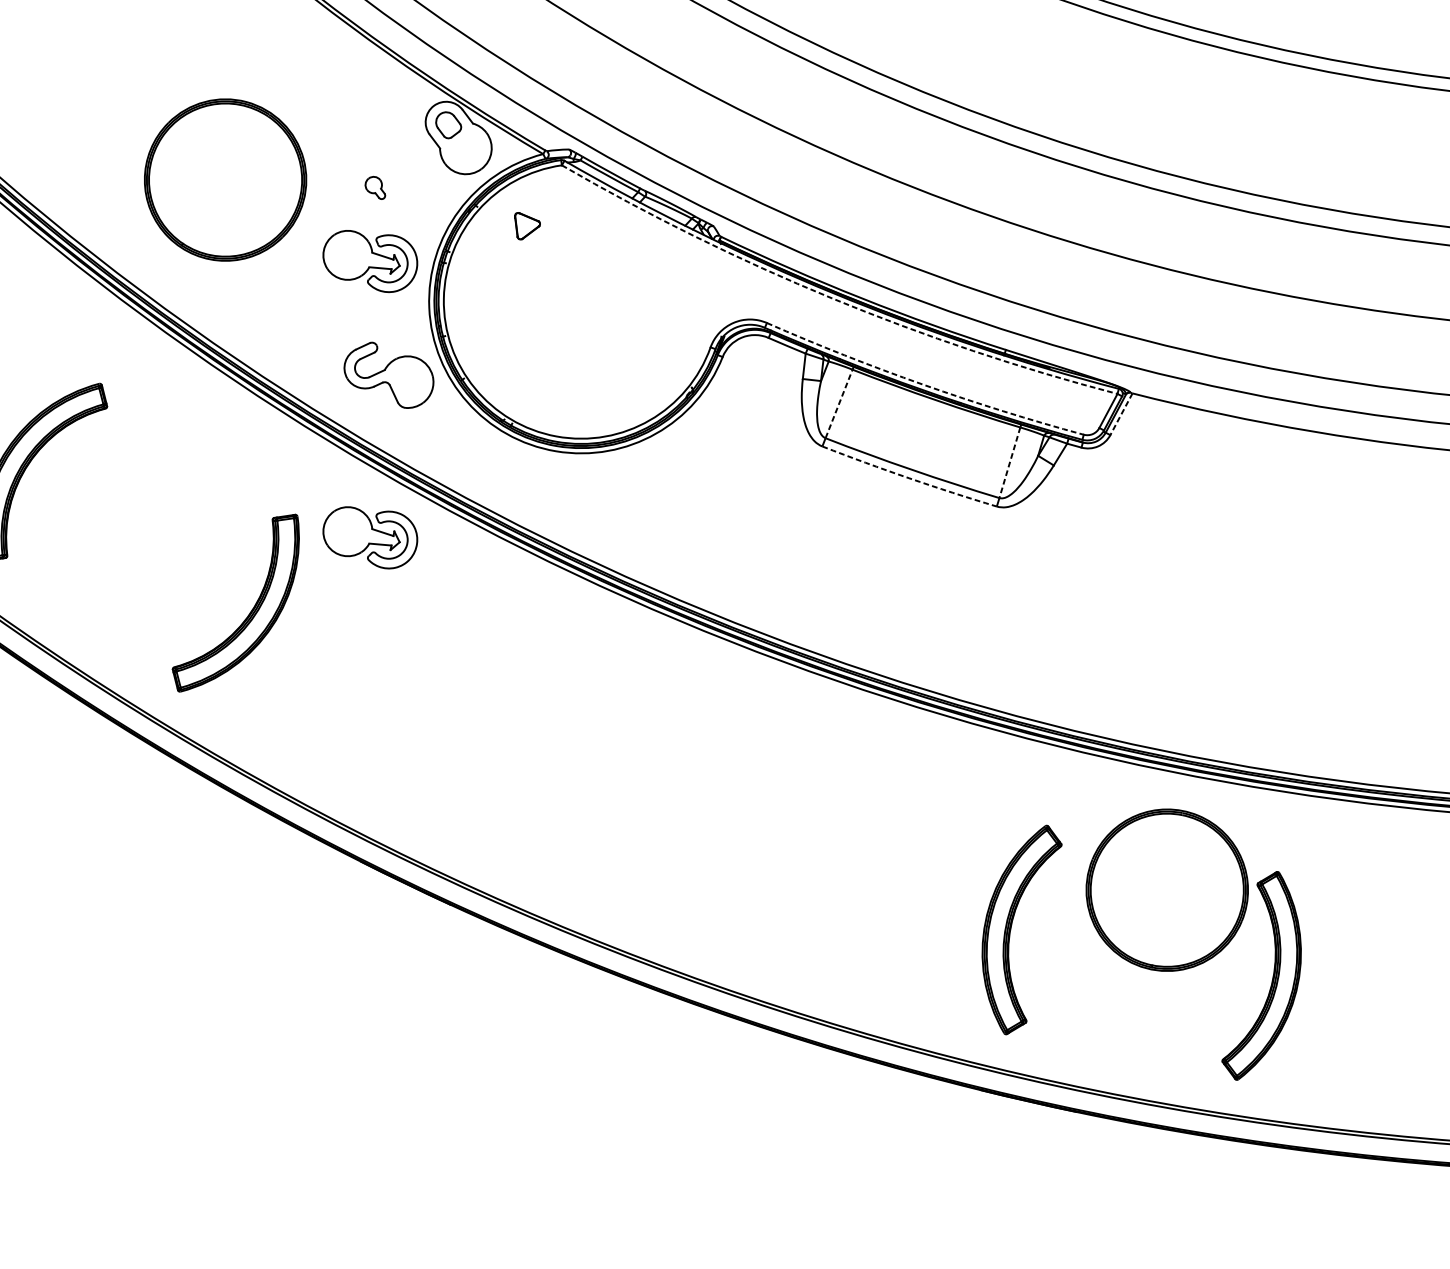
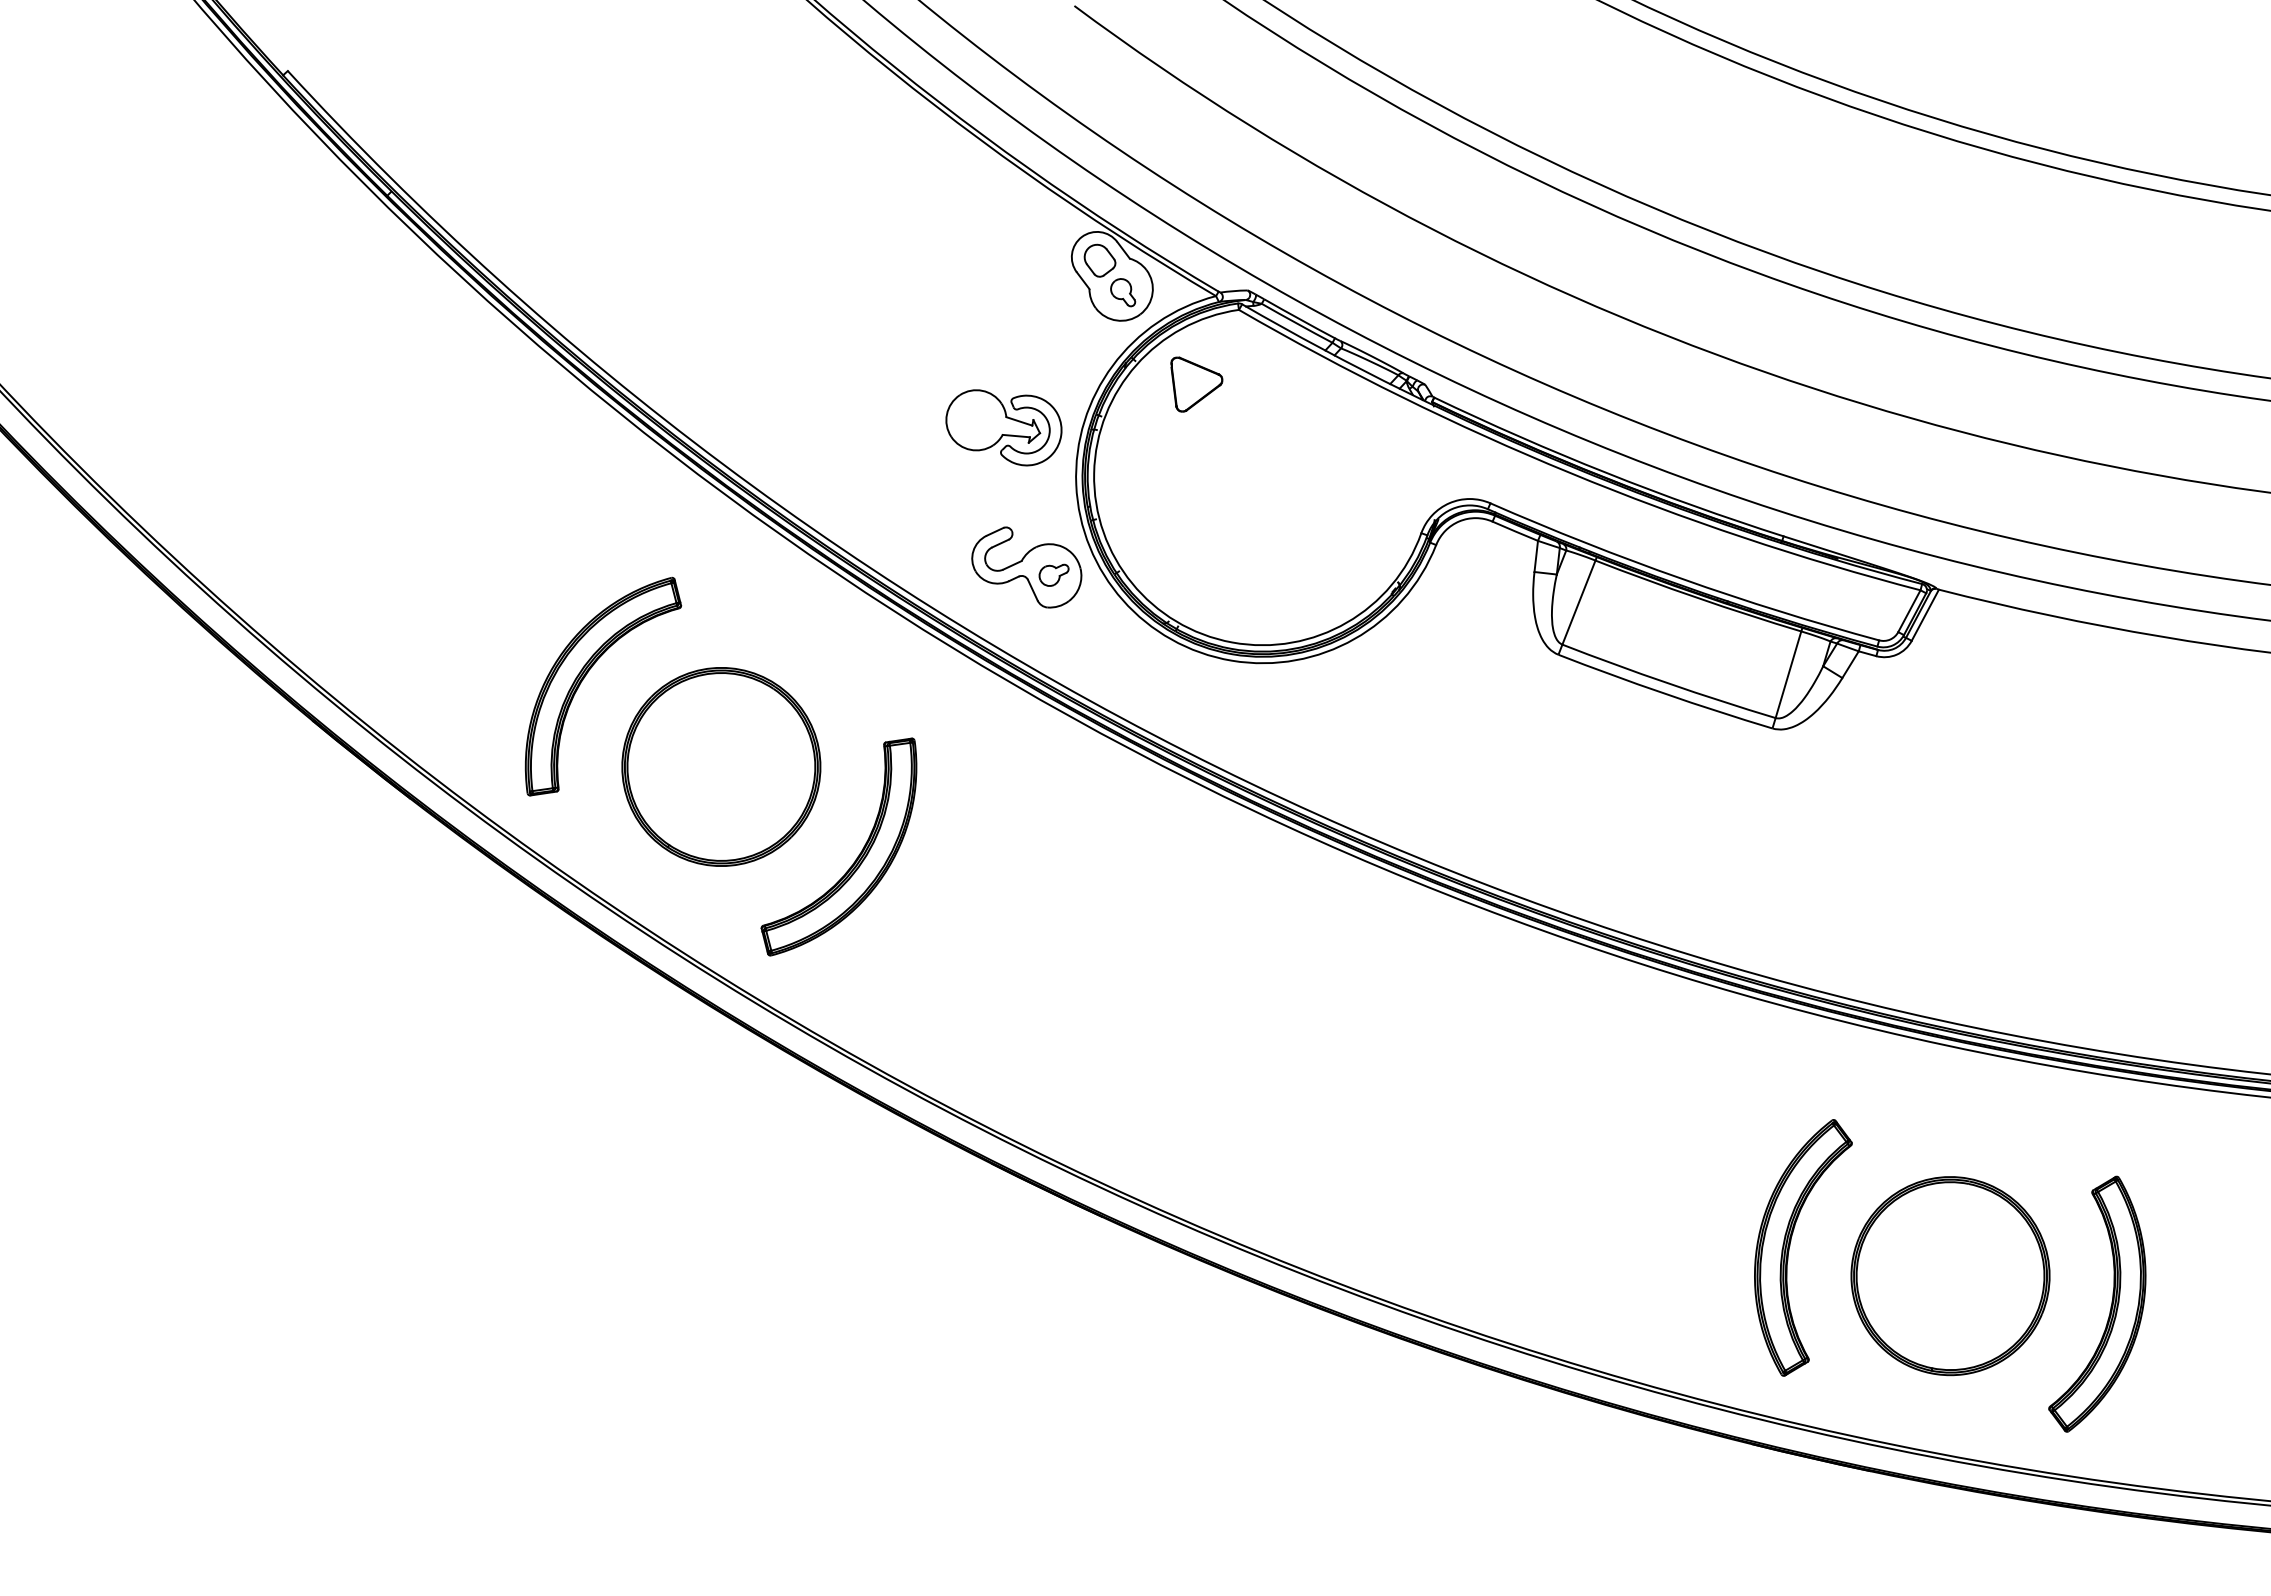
part: (225, 179) -> (721, 766), moved
part: (375, 187) -> (1123, 292), moved
part: (527, 226) -> (1196, 384), size x1.67
arc: (832, 298) -> (1570, 473), dashed -> solid
part: (410, 381) -> (1053, 574), added
arc: (923, 385) -> (1682, 579), dashed -> solid
line: (839, 403) -> (1579, 602), dashed -> solid
line: (1121, 414) -> (1925, 615), dashed -> solid
line: (1009, 463) -> (1788, 675), dashed -> solid
arc: (908, 478) -> (1664, 693), dashed -> solid
part: (369, 537) -> (1003, 766), removed
part: (1167, 890) -> (1950, 1276), moved

